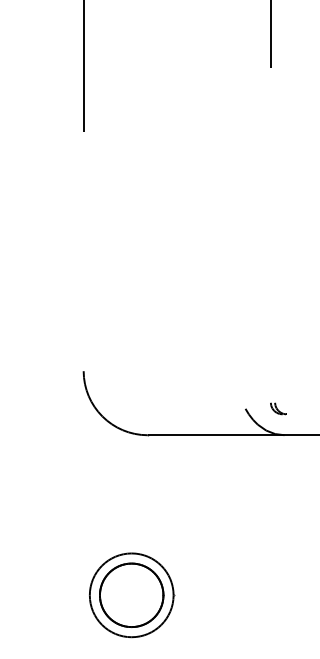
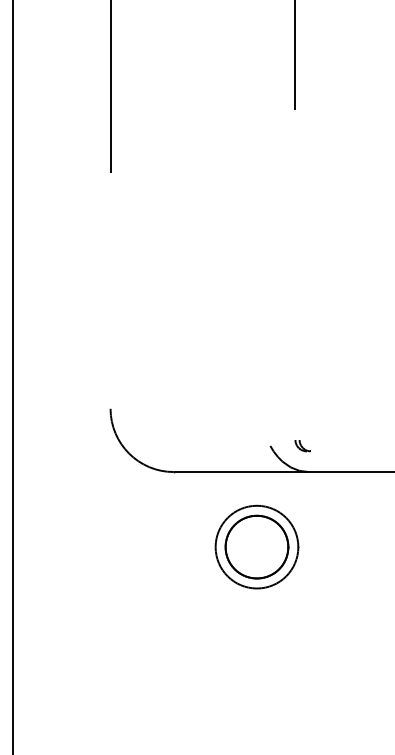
part: (131, 594) -> (256, 546), moved

